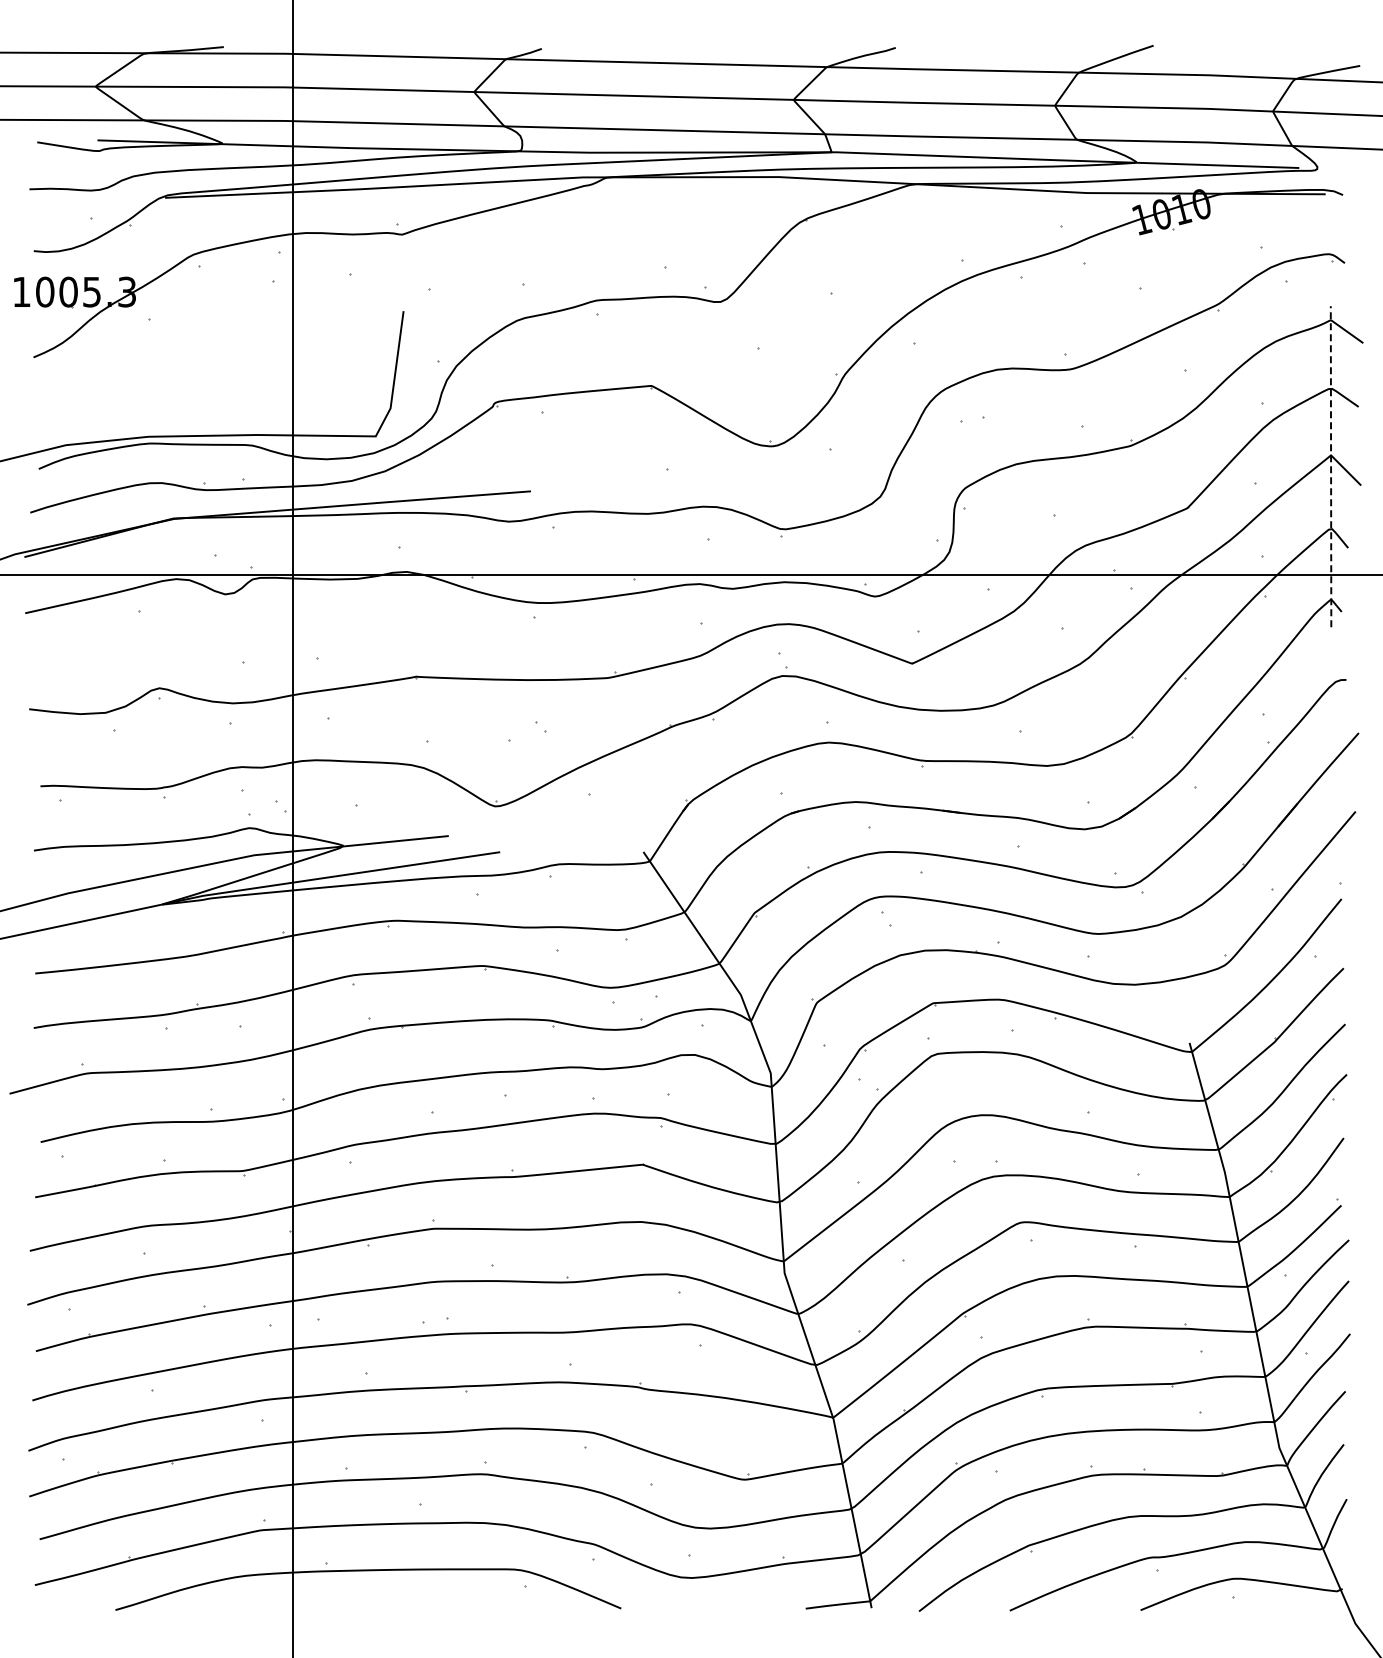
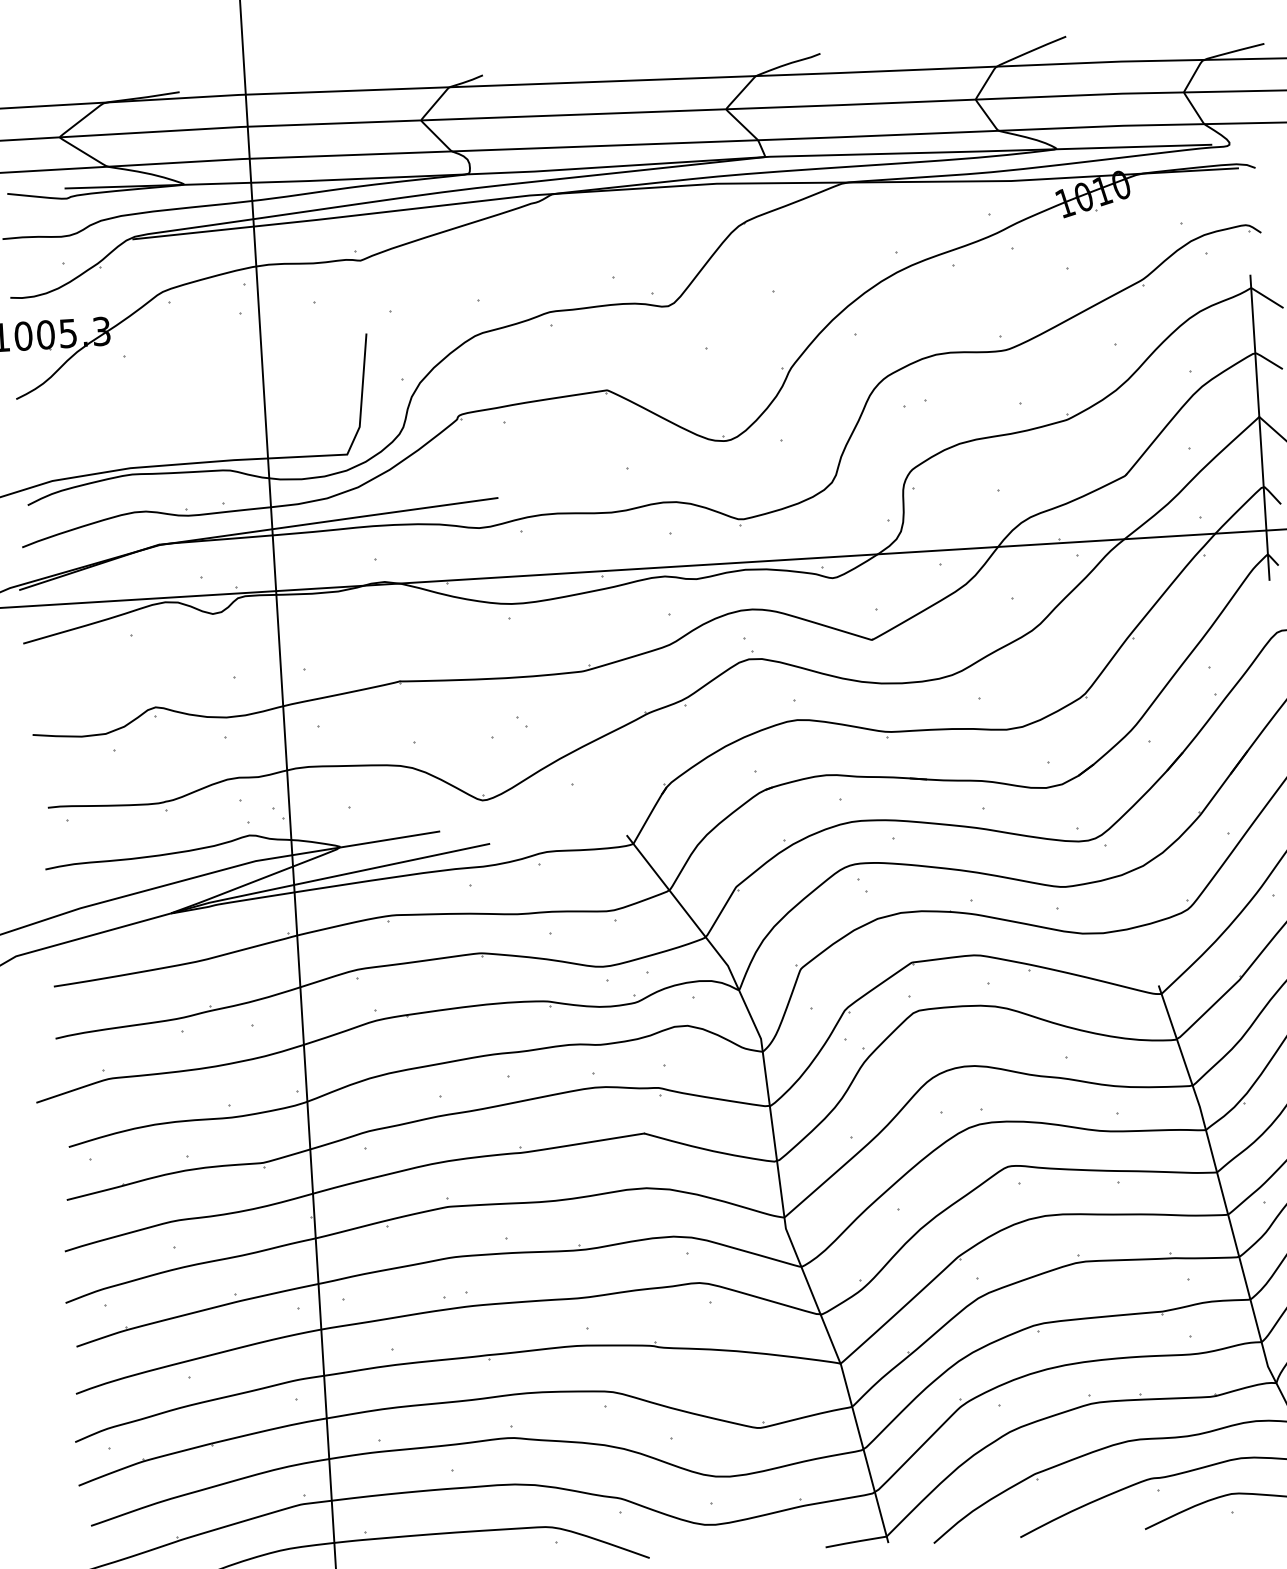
line: (1331, 465) -> (1260, 426), dashed -> solid

